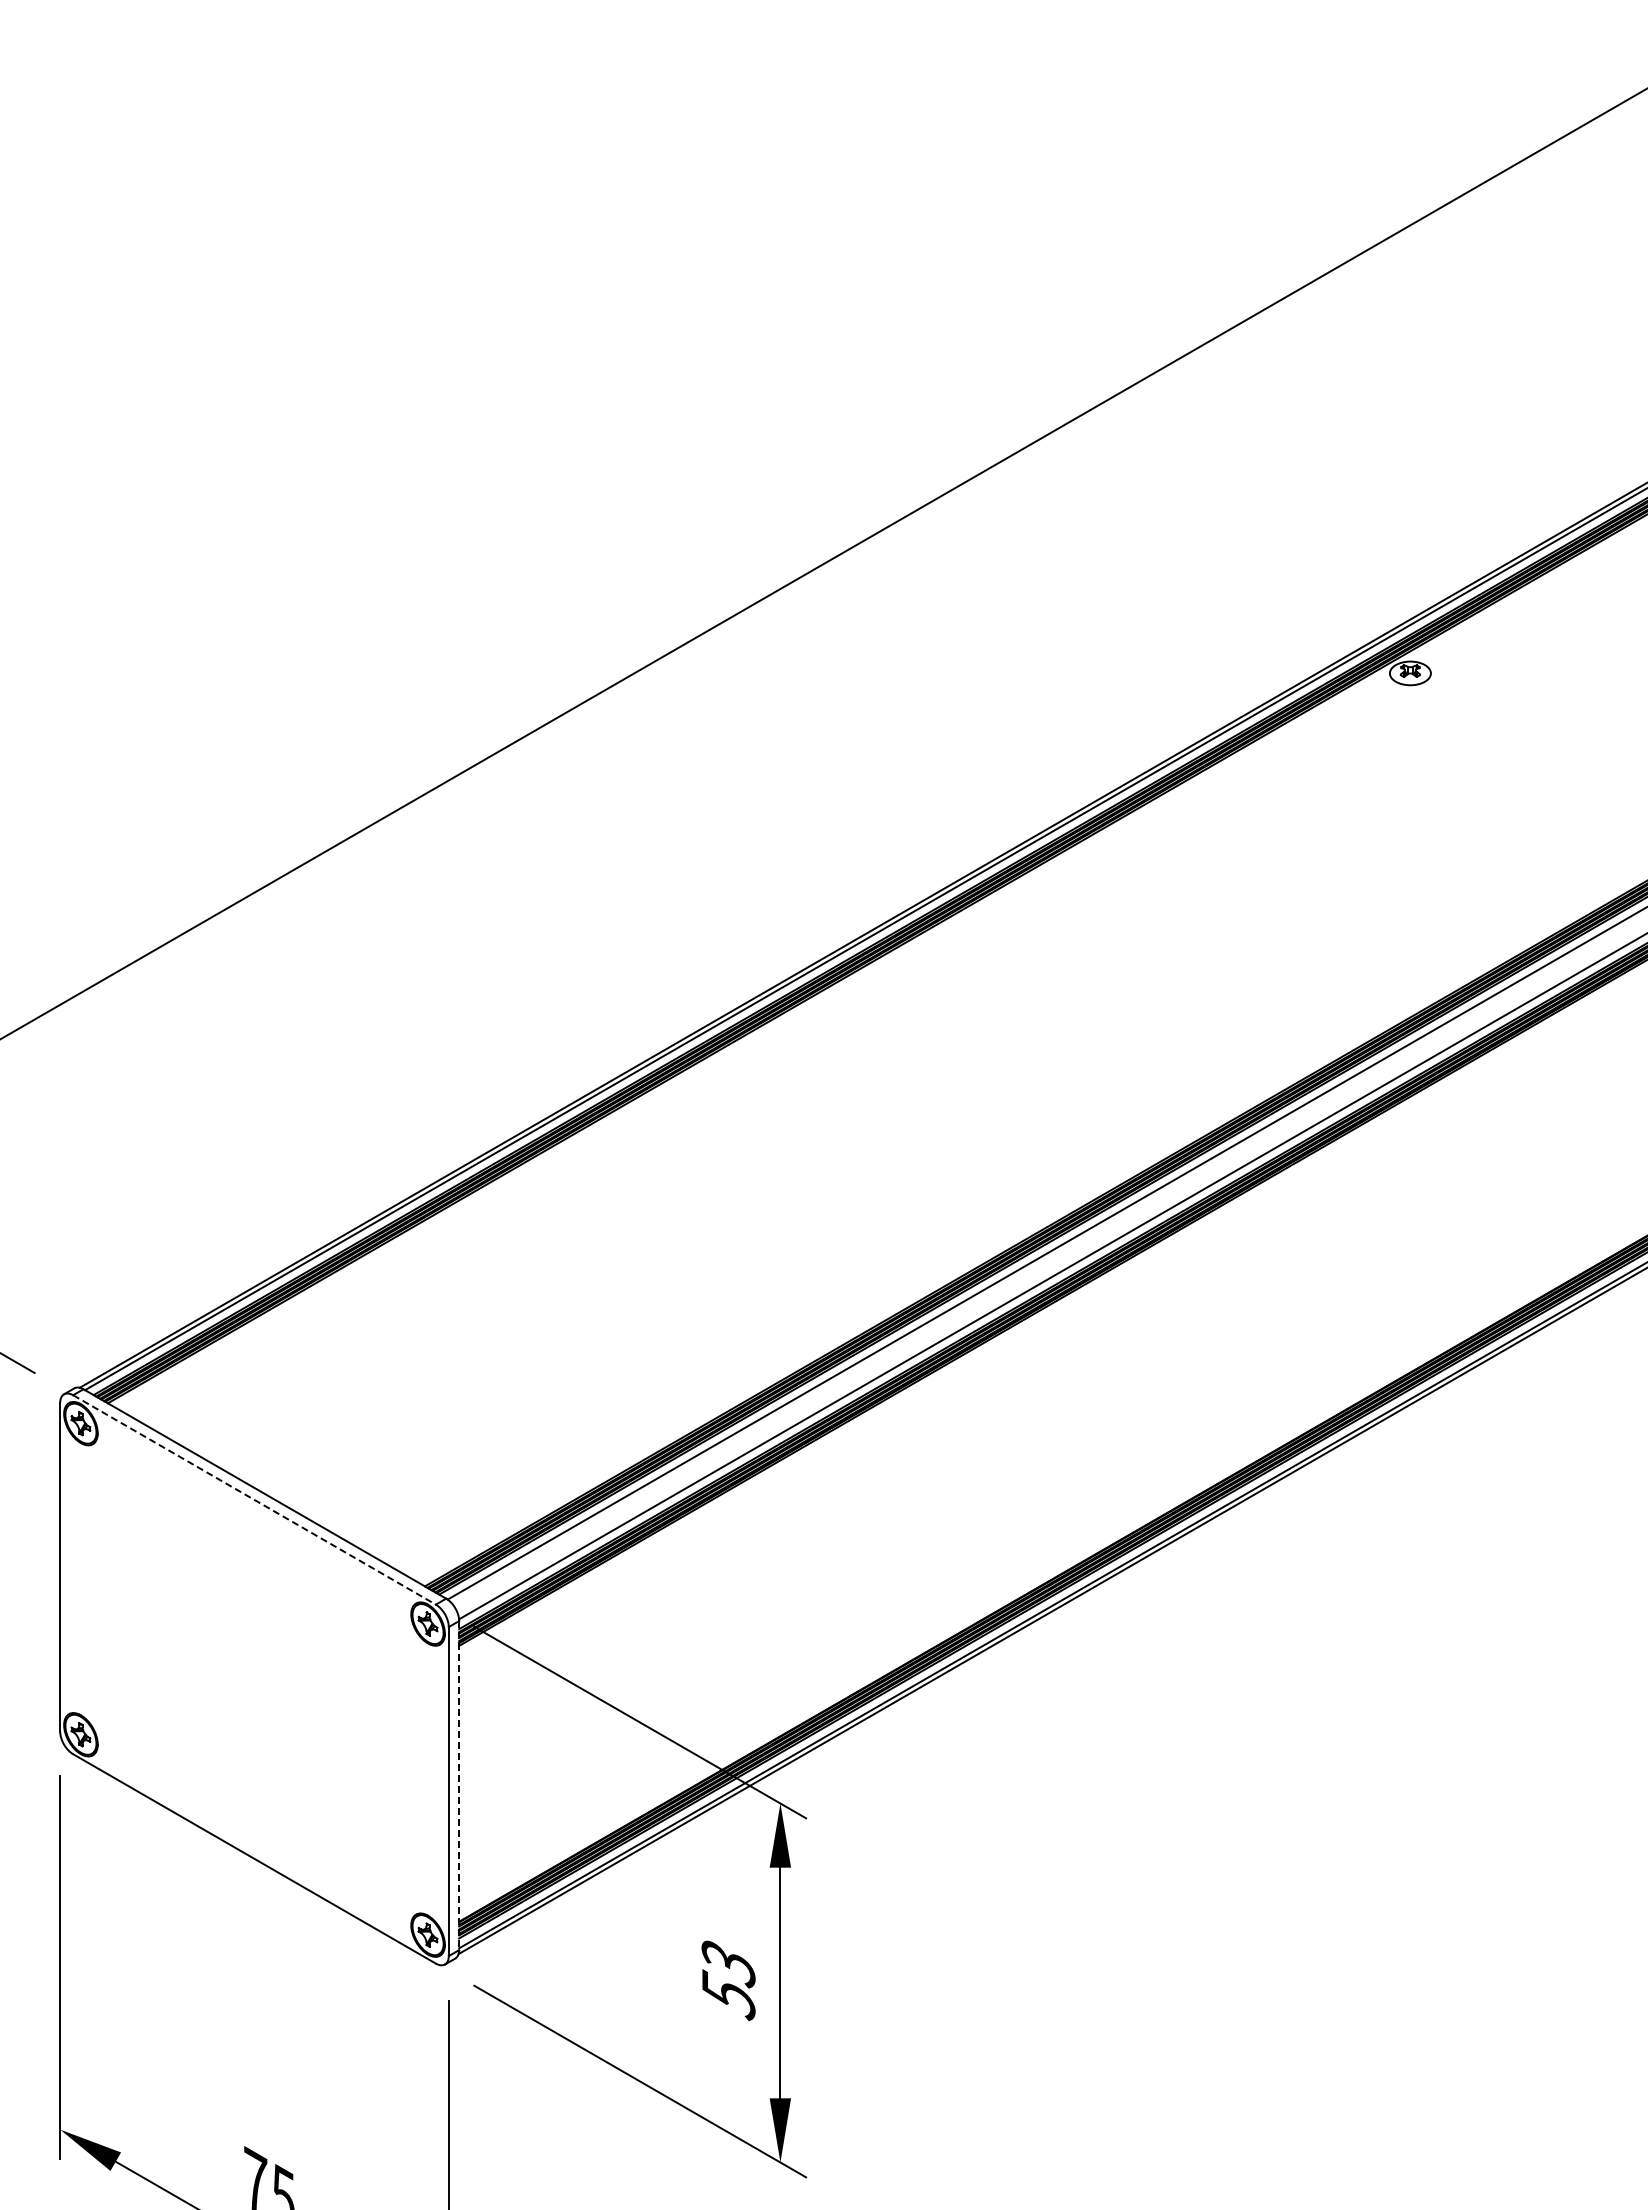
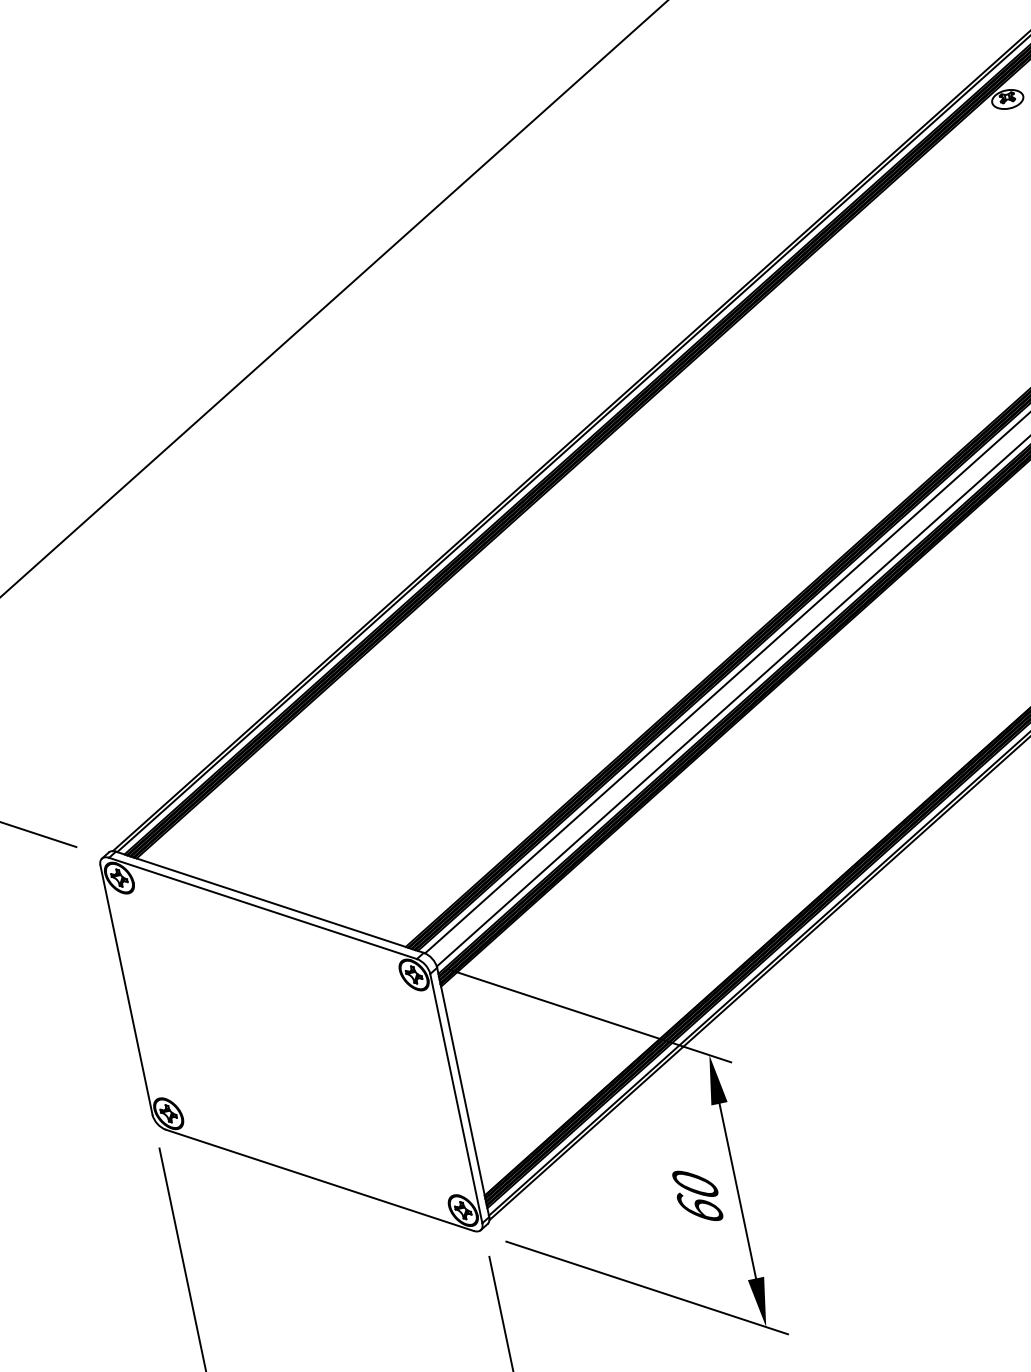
line: (254, 1500) -> (263, 908), dashed -> solid
line: (459, 1785) -> (463, 1092), dashed -> solid
text: (728, 1980) -> (698, 1197), 53 -> 60

